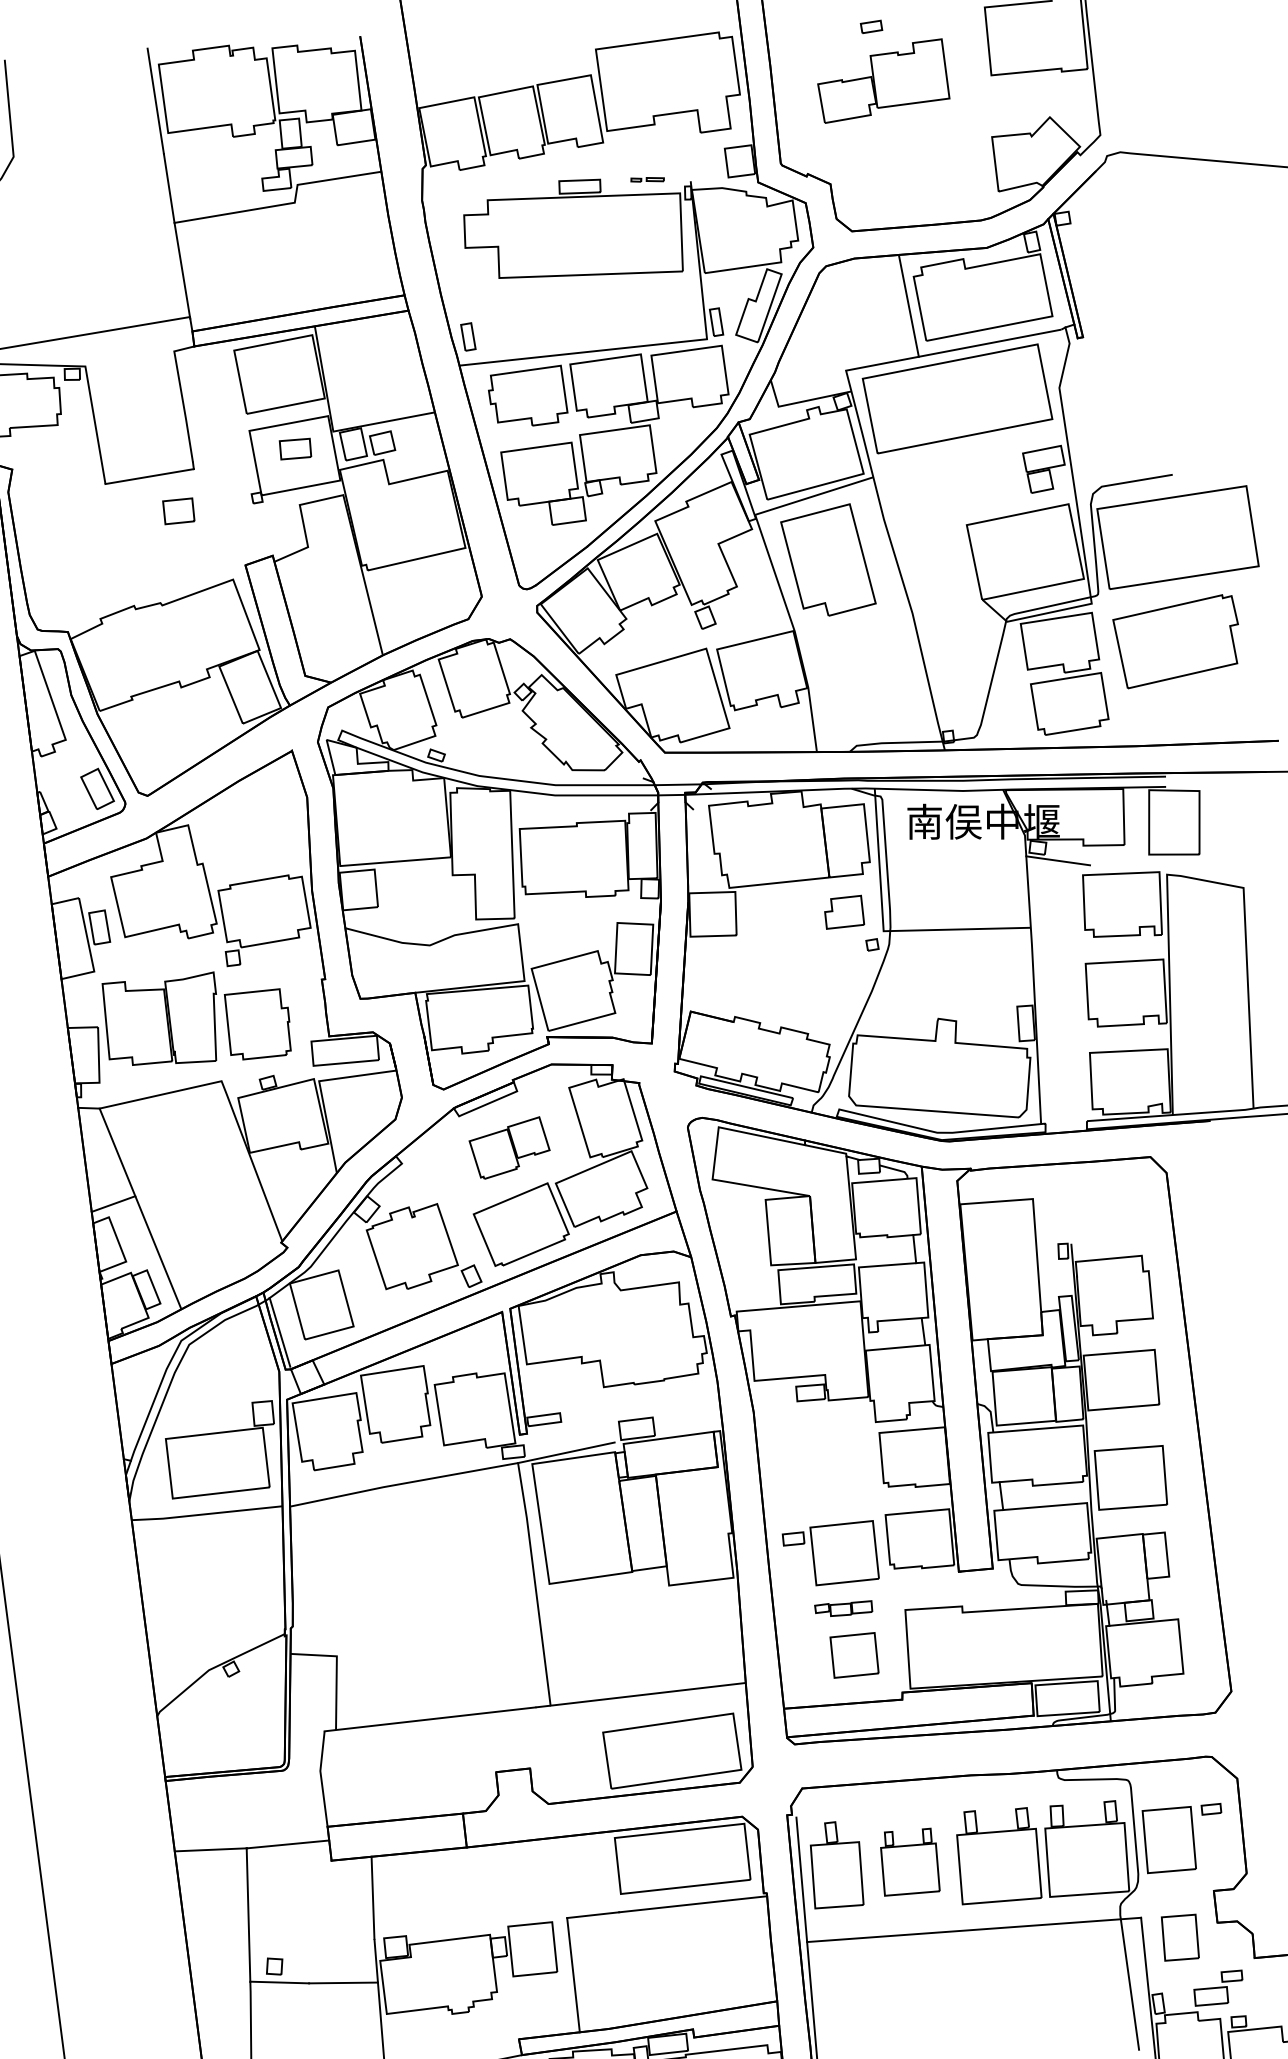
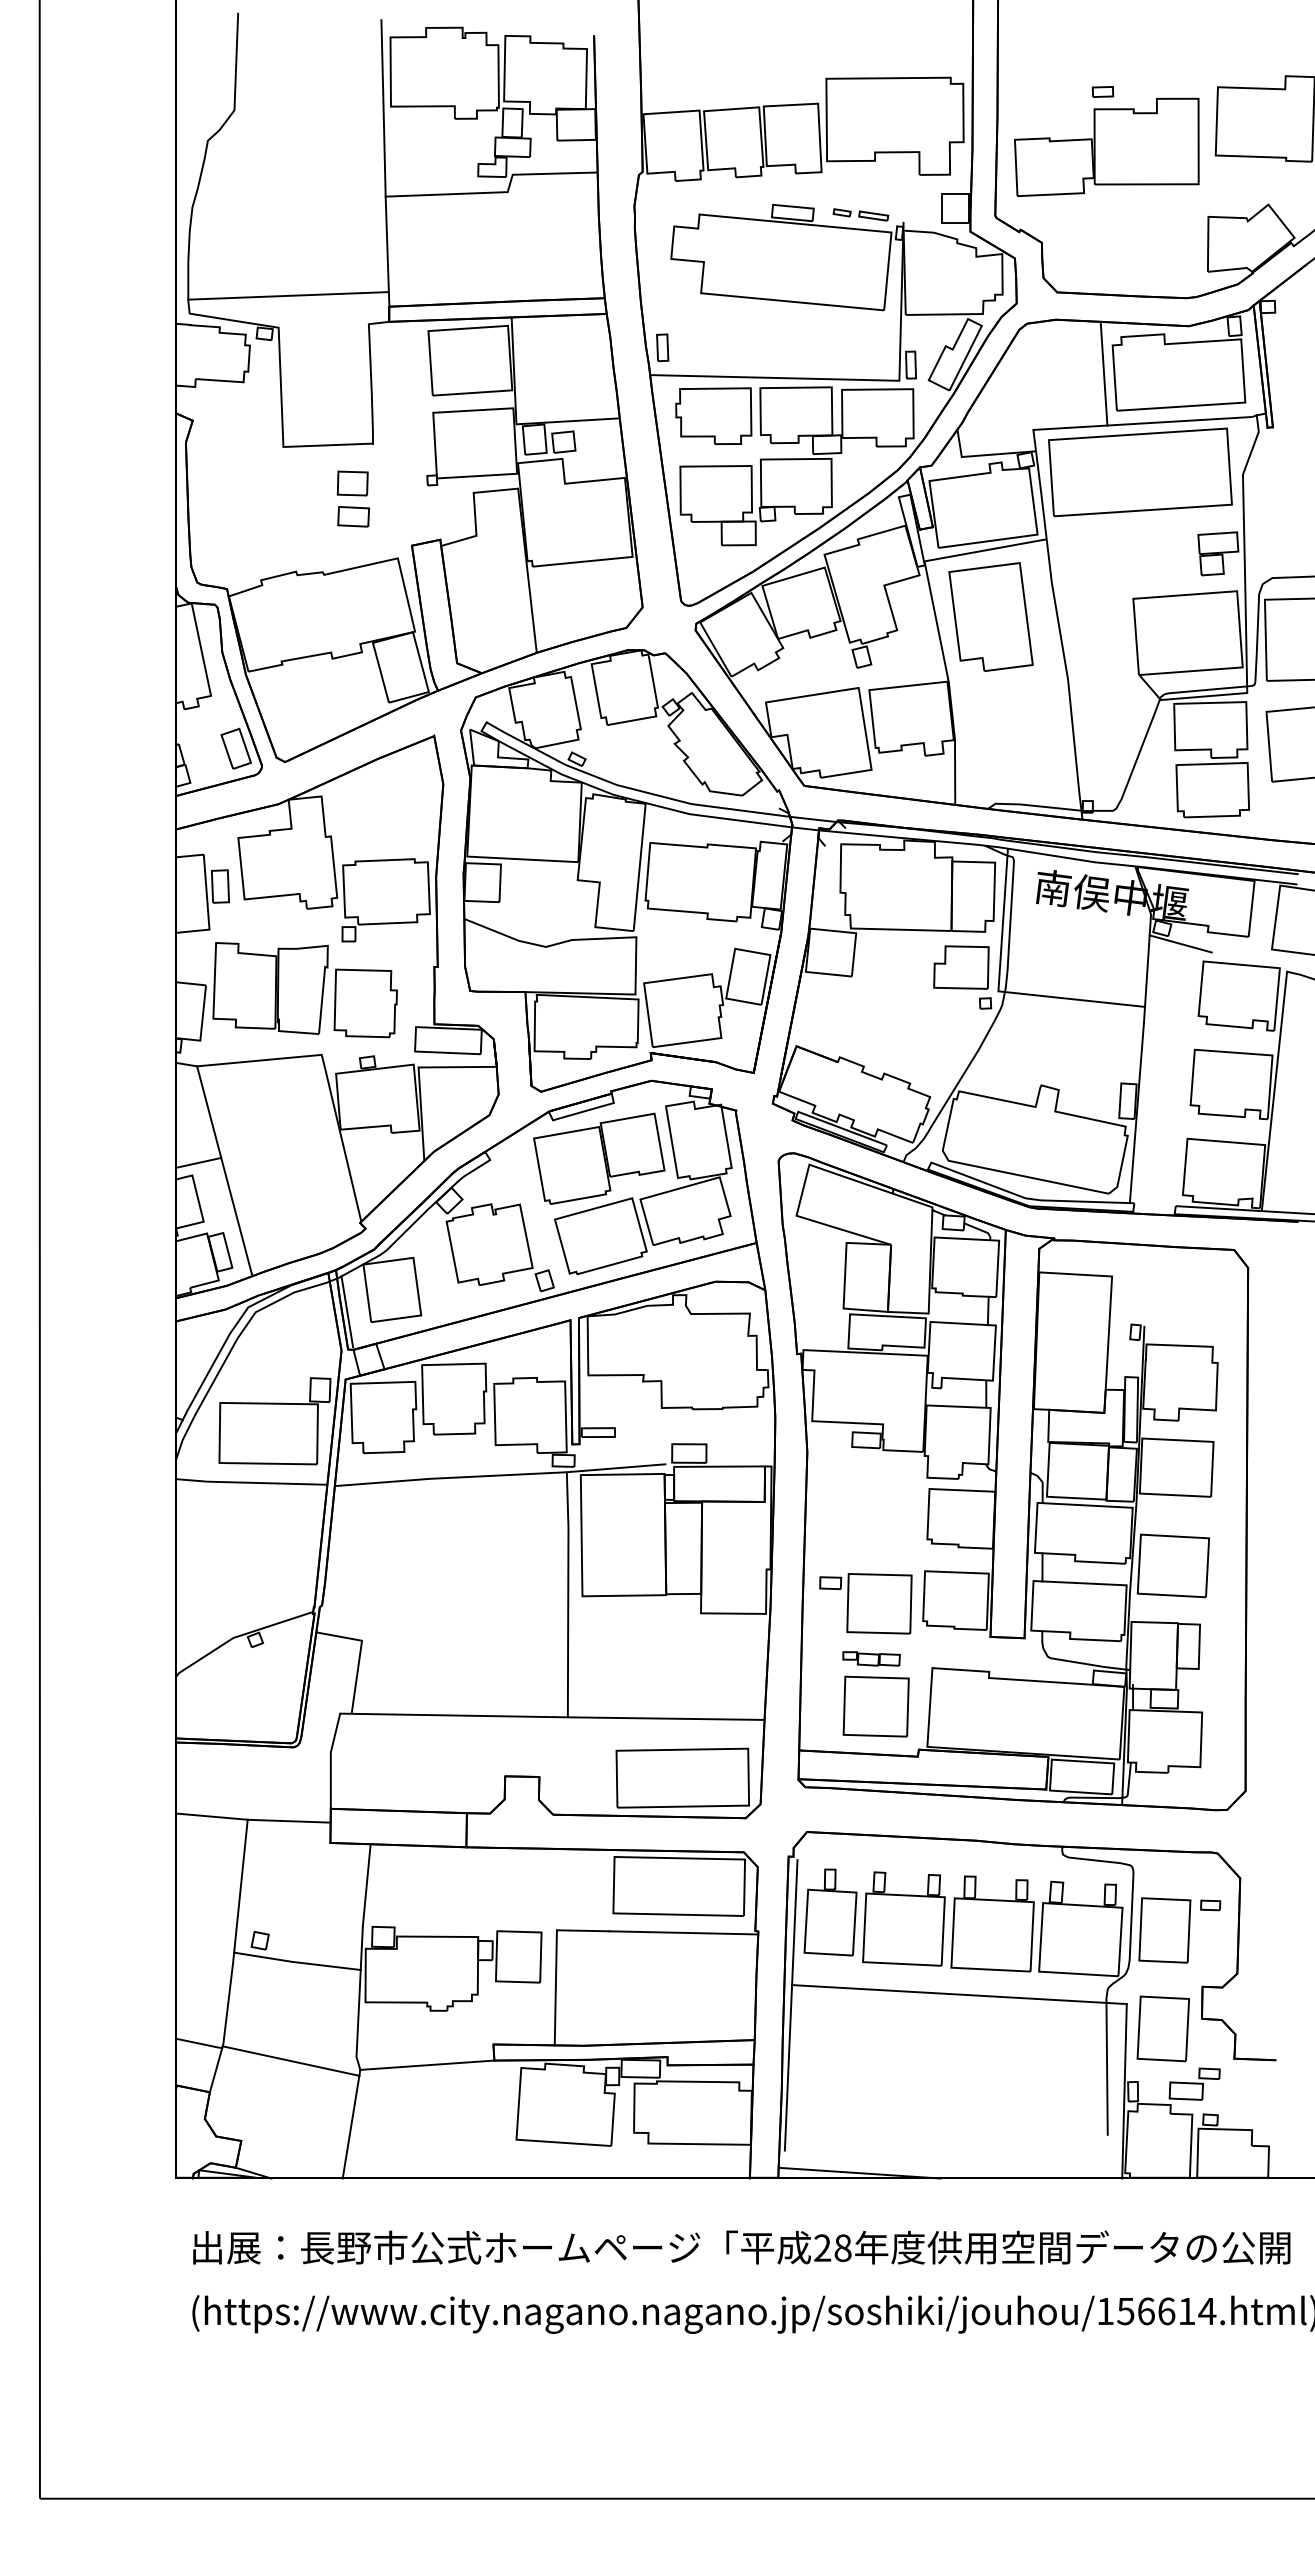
part: (882, 80) -> (1106, 146), size x1.43
part: (647, 179) -> (860, 214), size x1.67
part: (295, 448) -> (353, 516), moved
part: (844, 912) -> (961, 967), size x1.43
part: (510, 1148) -> (599, 1158), size x1.67
part: (853, 1655) -> (875, 1706), size x1.43
part: (908, 1861) -> (903, 1918), size x1.43
part: (1179, 1937) -> (1162, 2028), size x1.43

